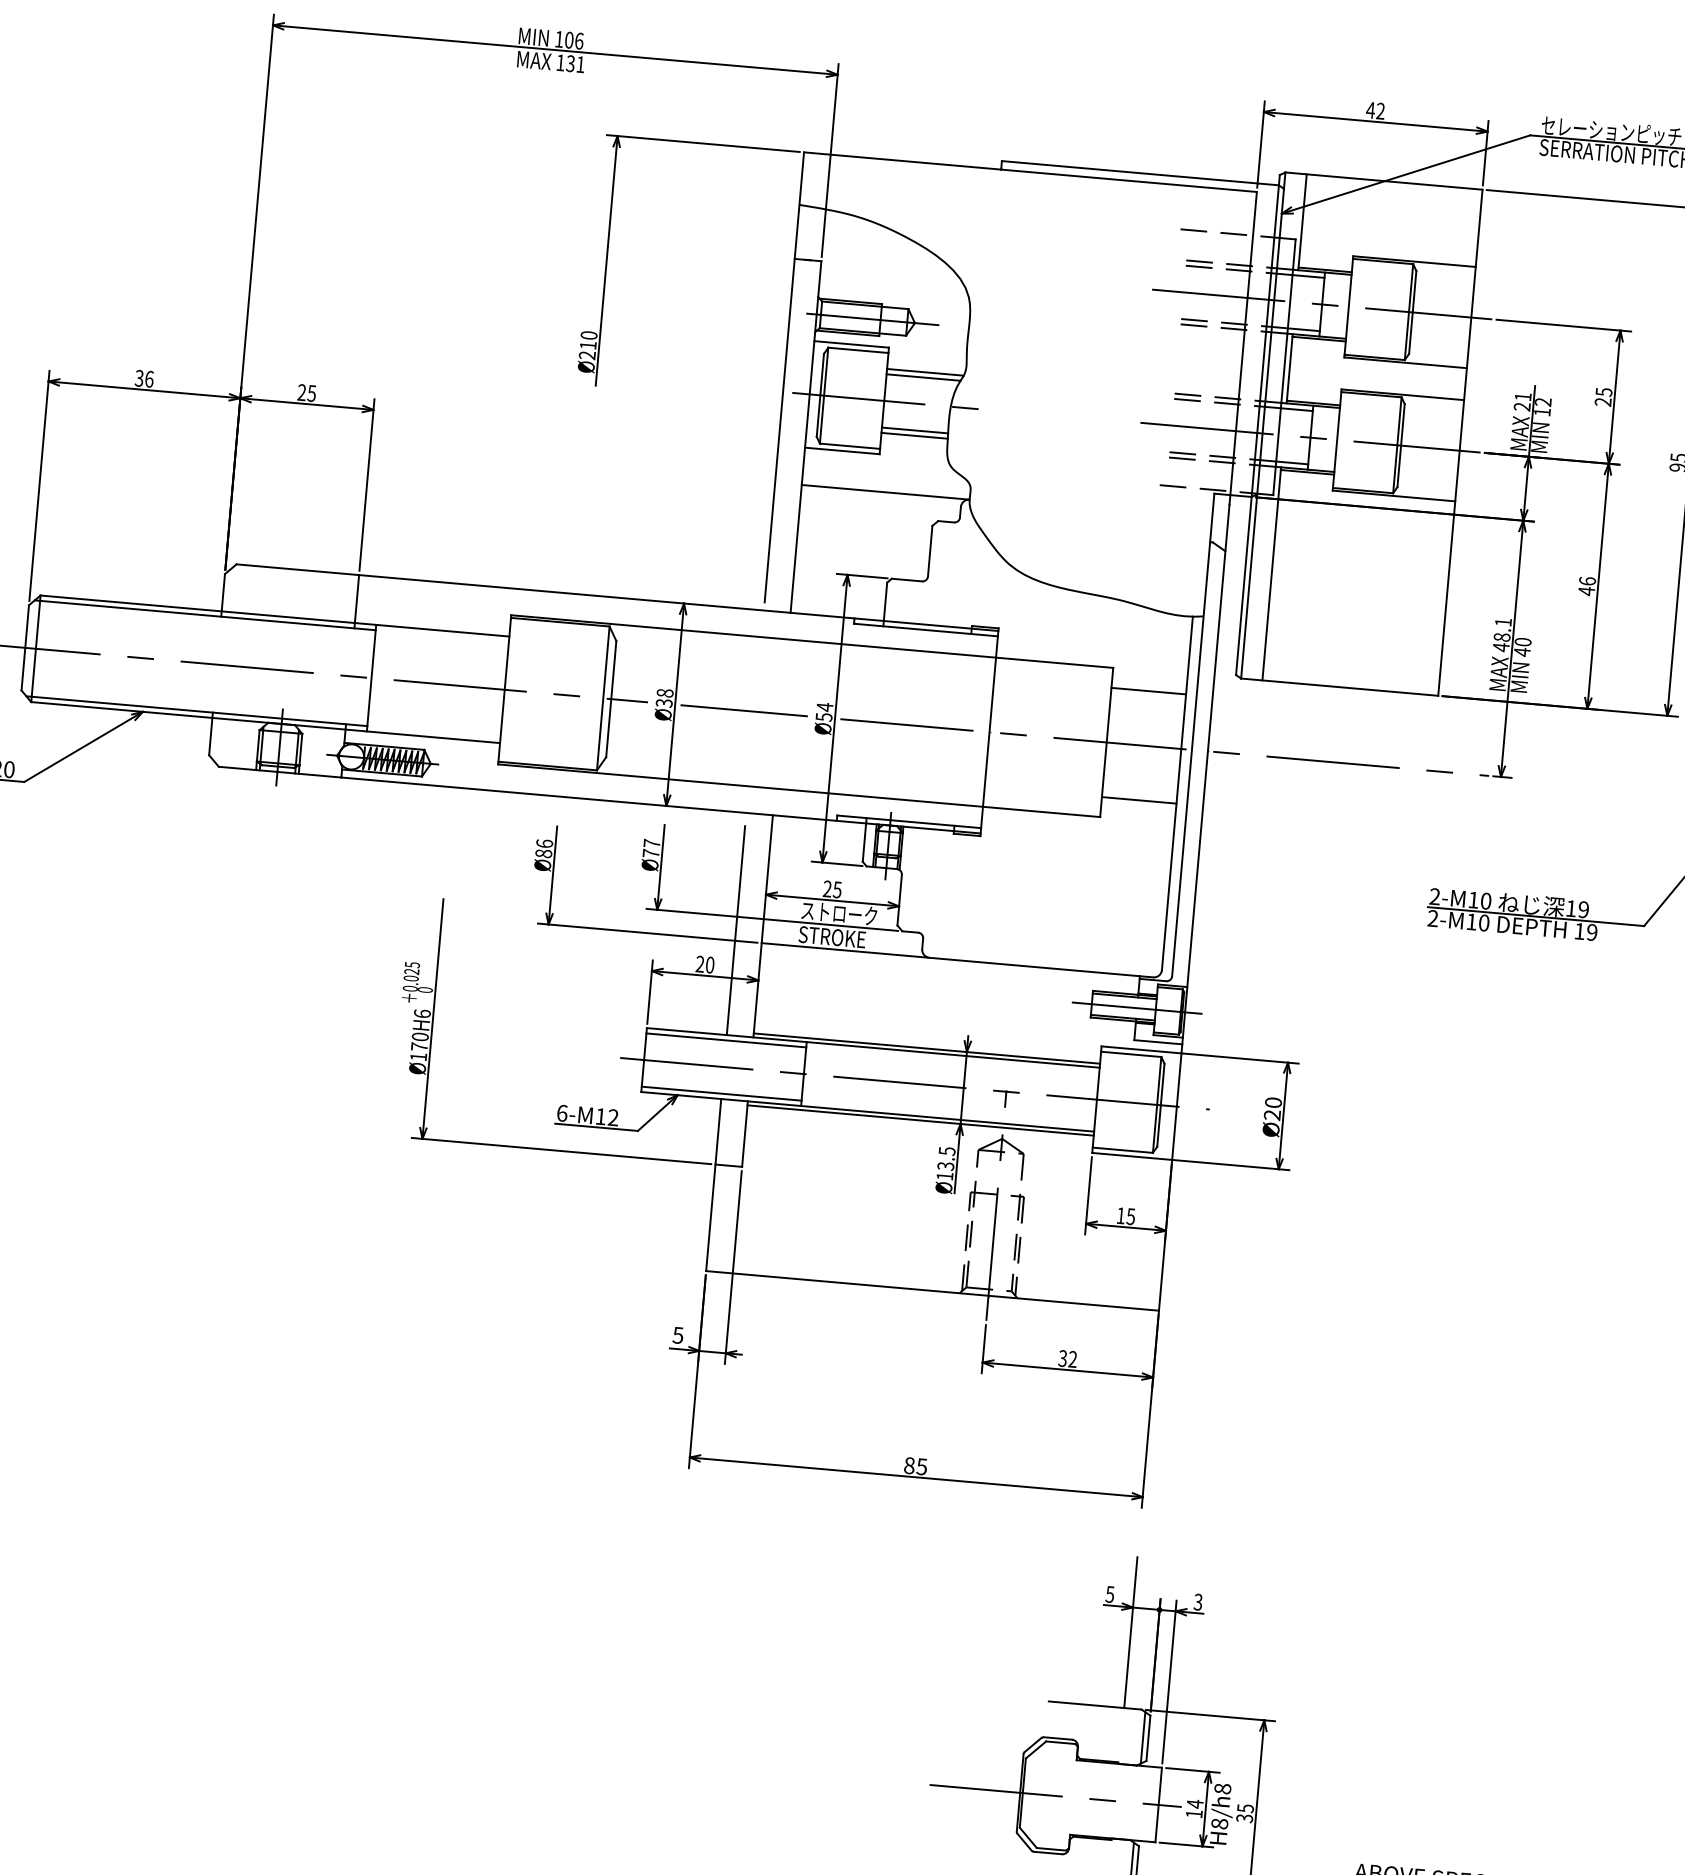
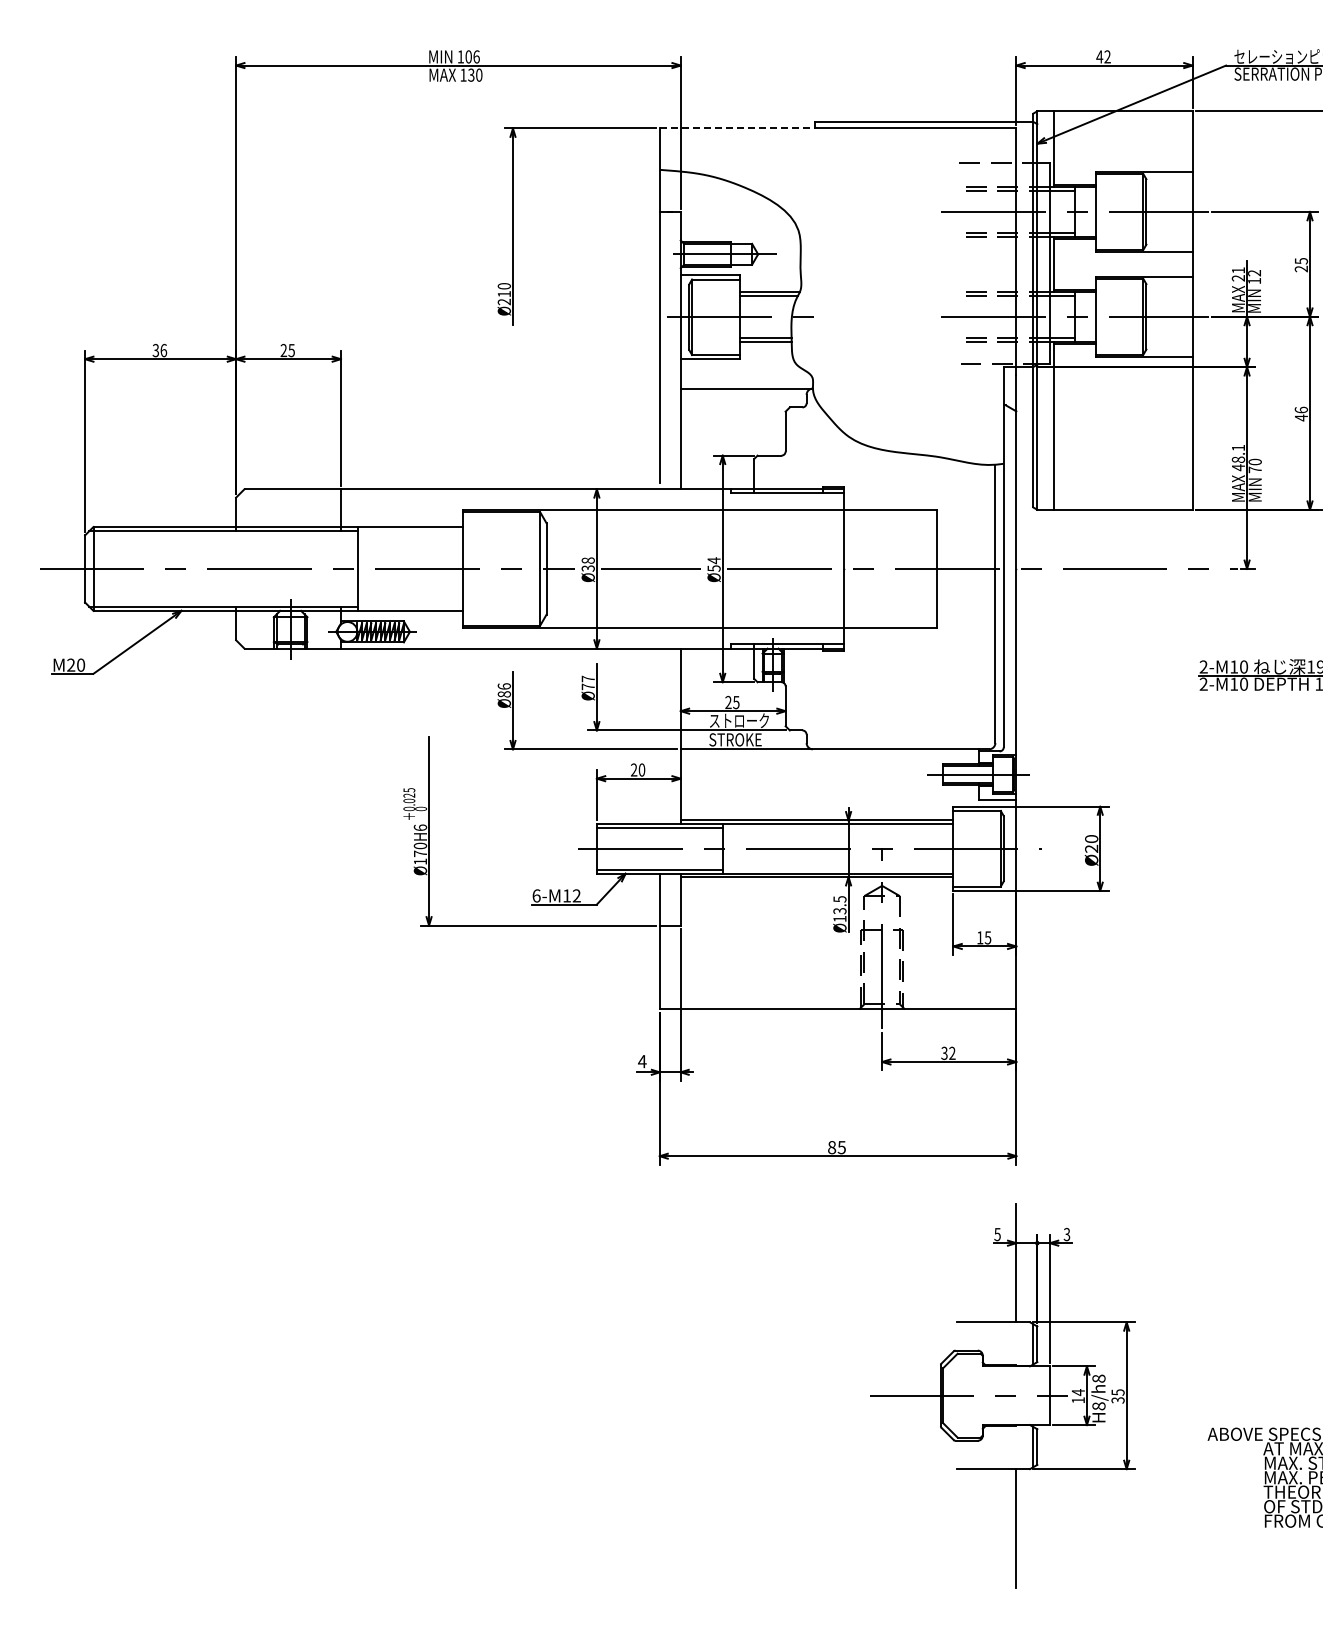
text: (581, 63) -> (479, 74), 131 -> 130
line: (902, 161) -> (737, 128), solid -> dashed
text: (1521, 651) -> (1254, 469), 40 -> 70
line: (1148, 690) -> (965, 525), removed
line: (1138, 799) -> (965, 611), removed
line: (735, 930) -> (659, 741), removed
text: (678, 1335) -> (642, 1061), 5 -> 4

